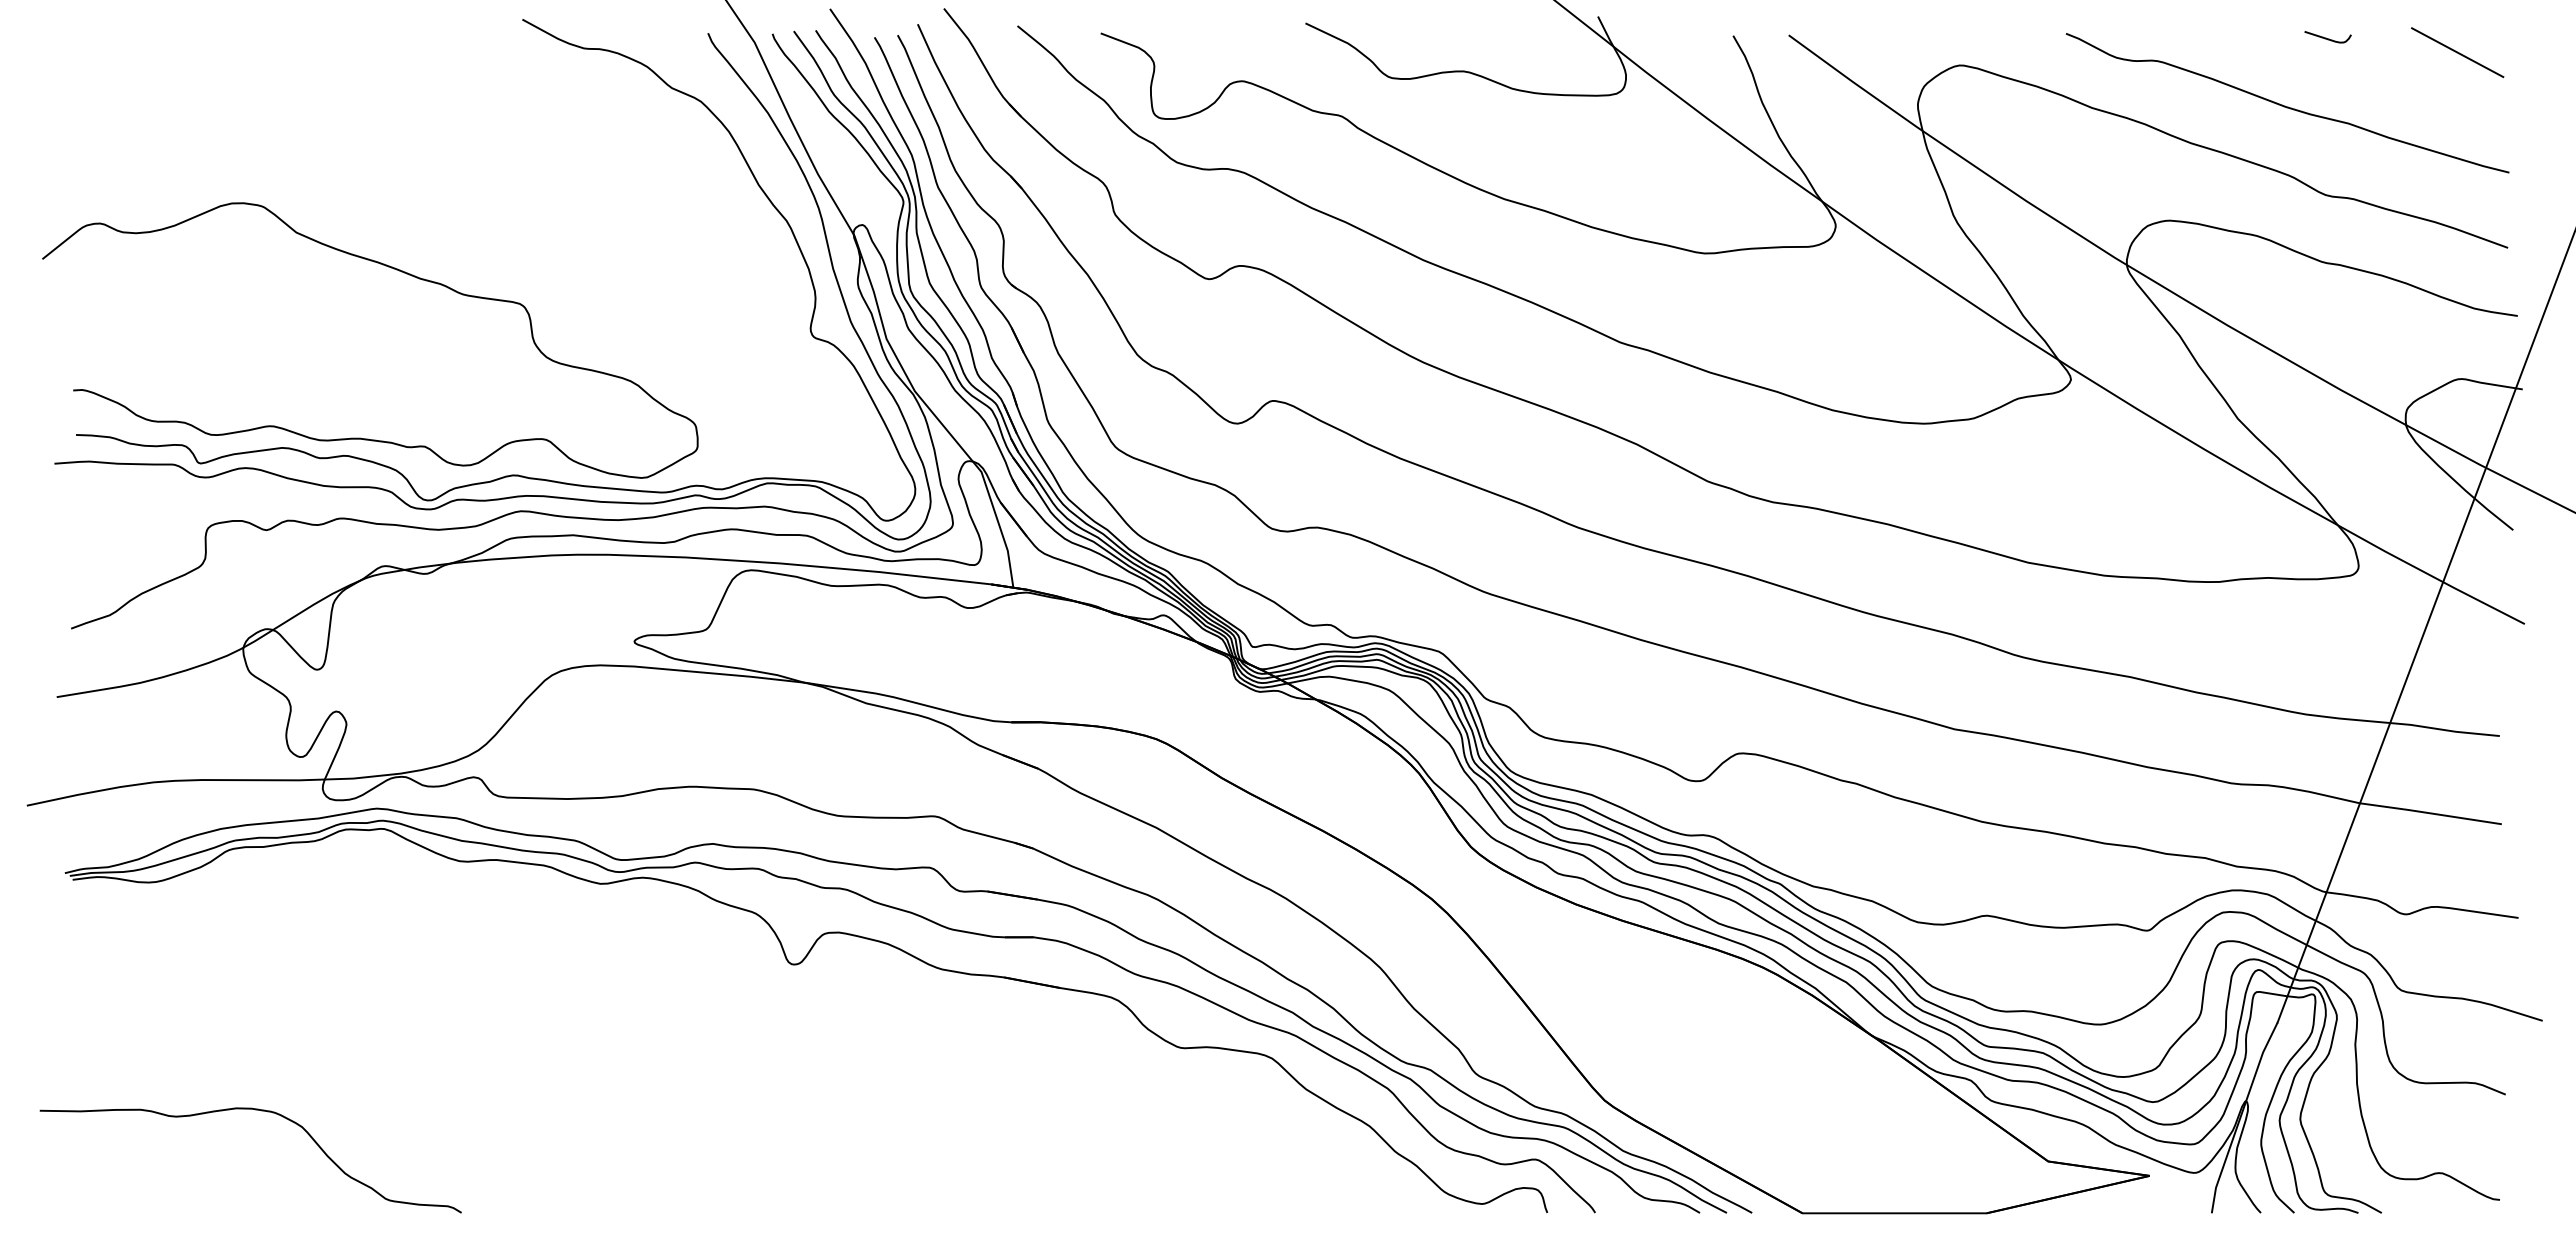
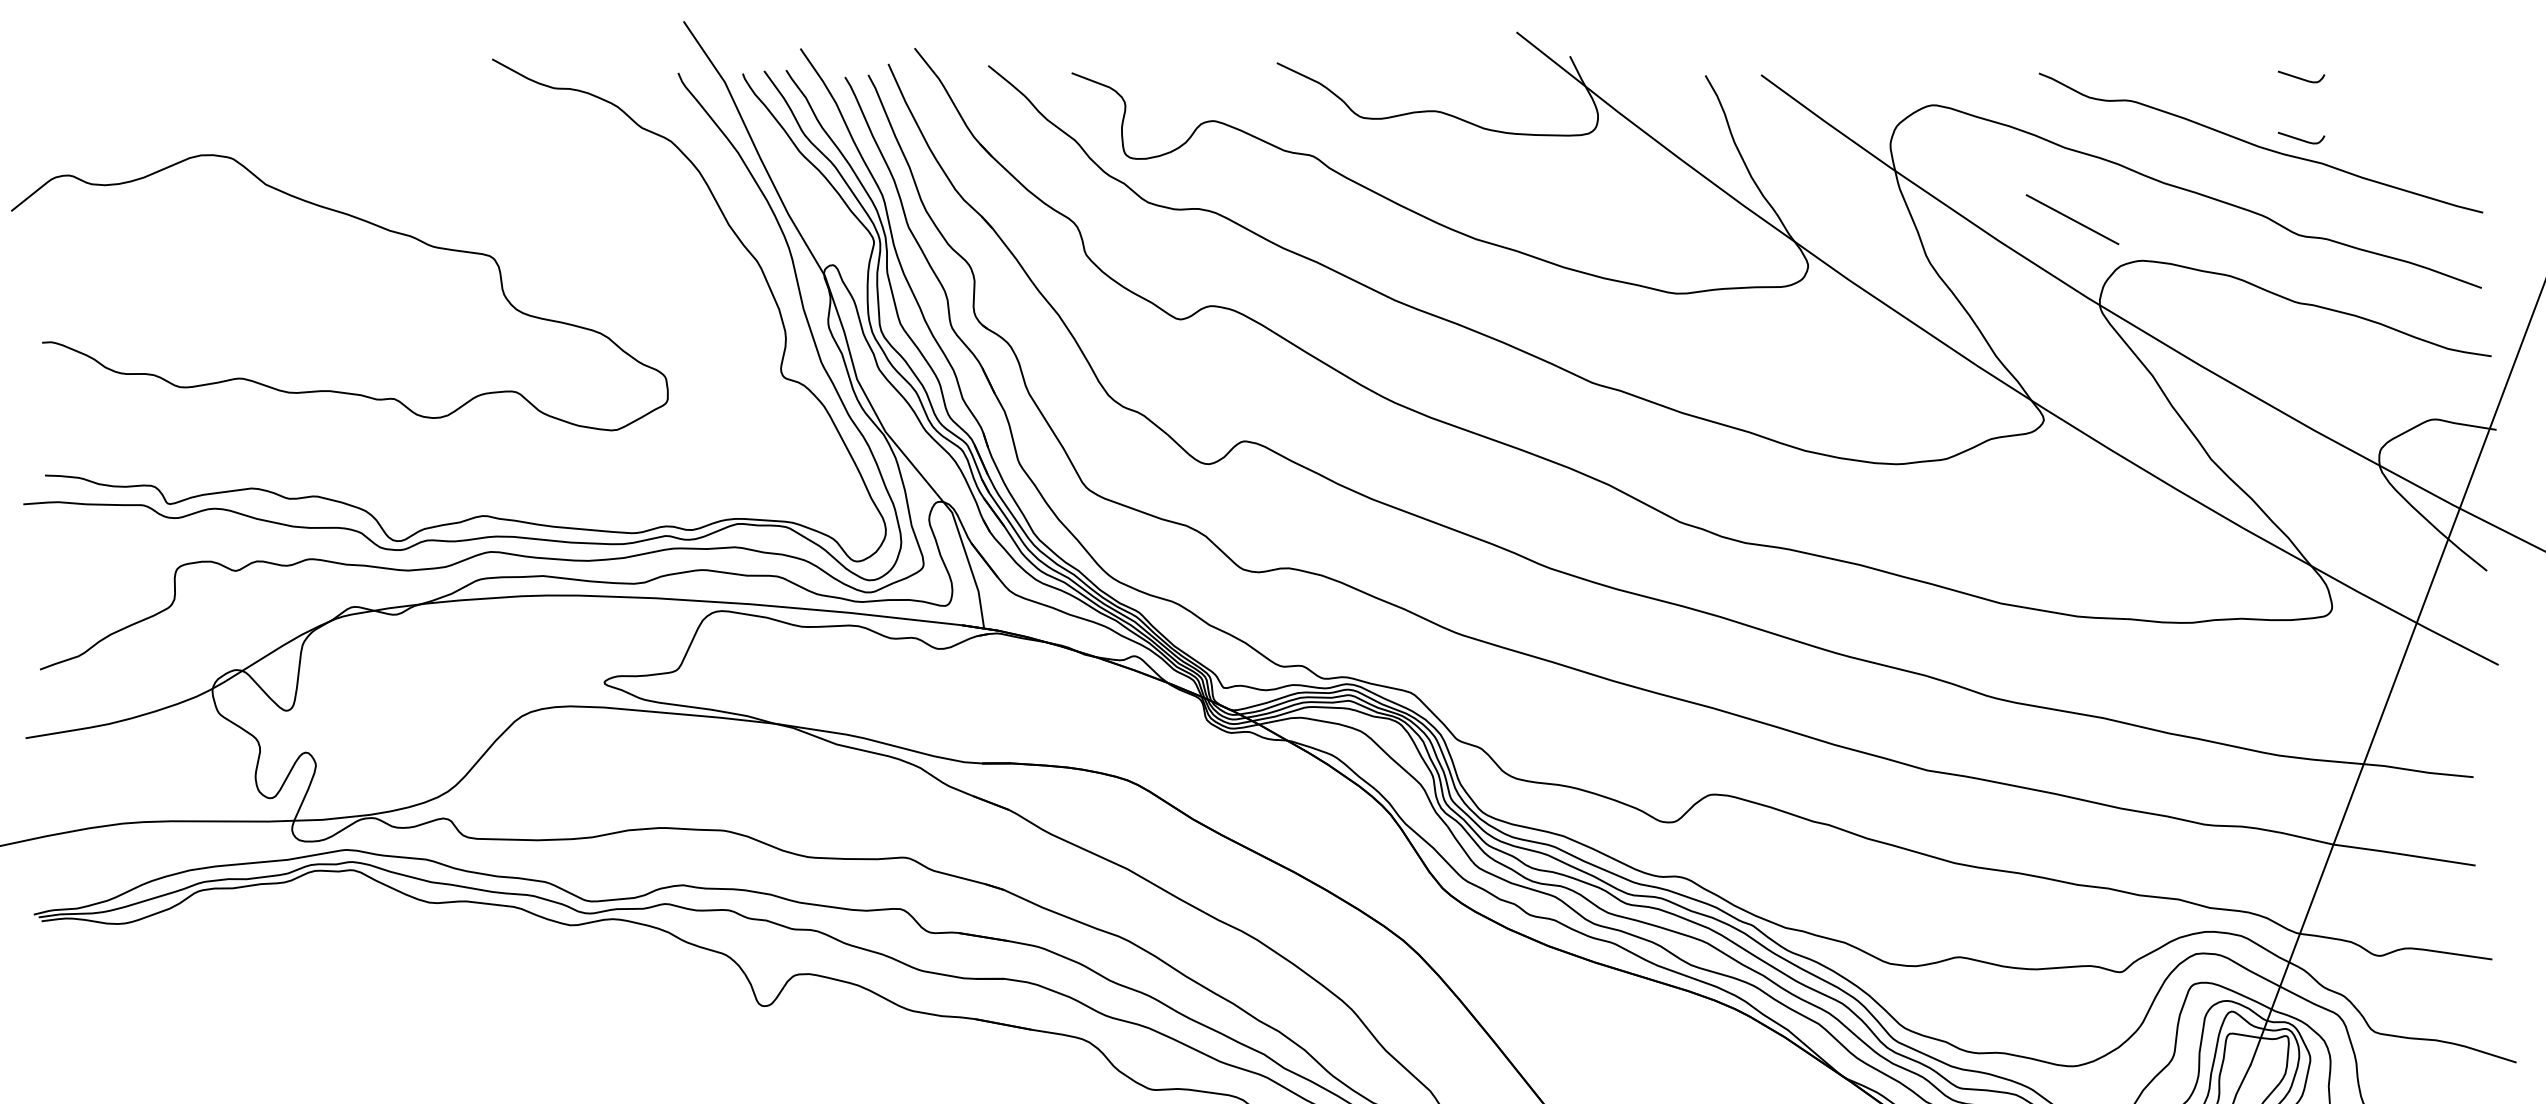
line: (2457, 52) -> (2072, 219), moved
curve: (2326, 98) -> (2299, 138), added
curve: (393, 269) -> (363, 221), moved

